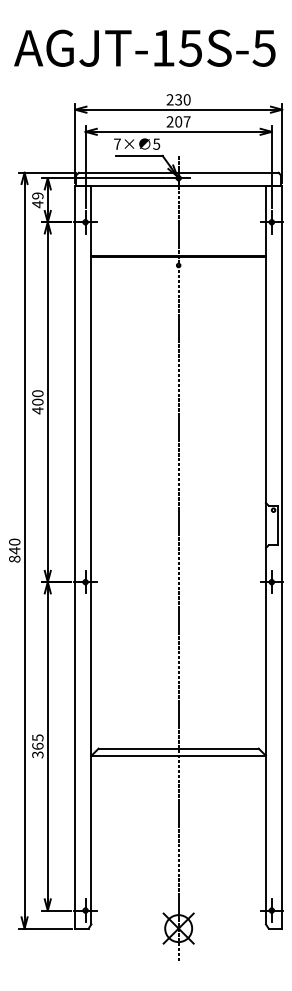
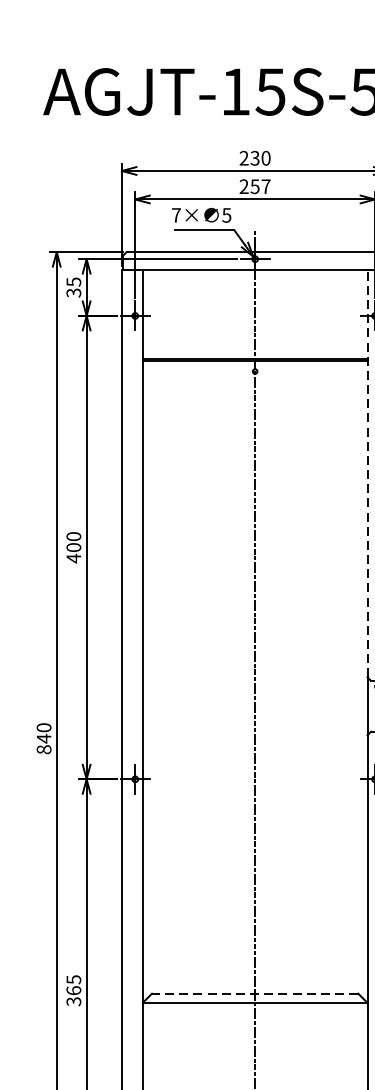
text: (178, 121) -> (254, 186), 207 -> 257
text: (37, 200) -> (73, 287), 49 -> 35
line: (265, 344) -> (366, 473), solid -> dashed
line: (178, 748) -> (254, 993), solid -> dashed

